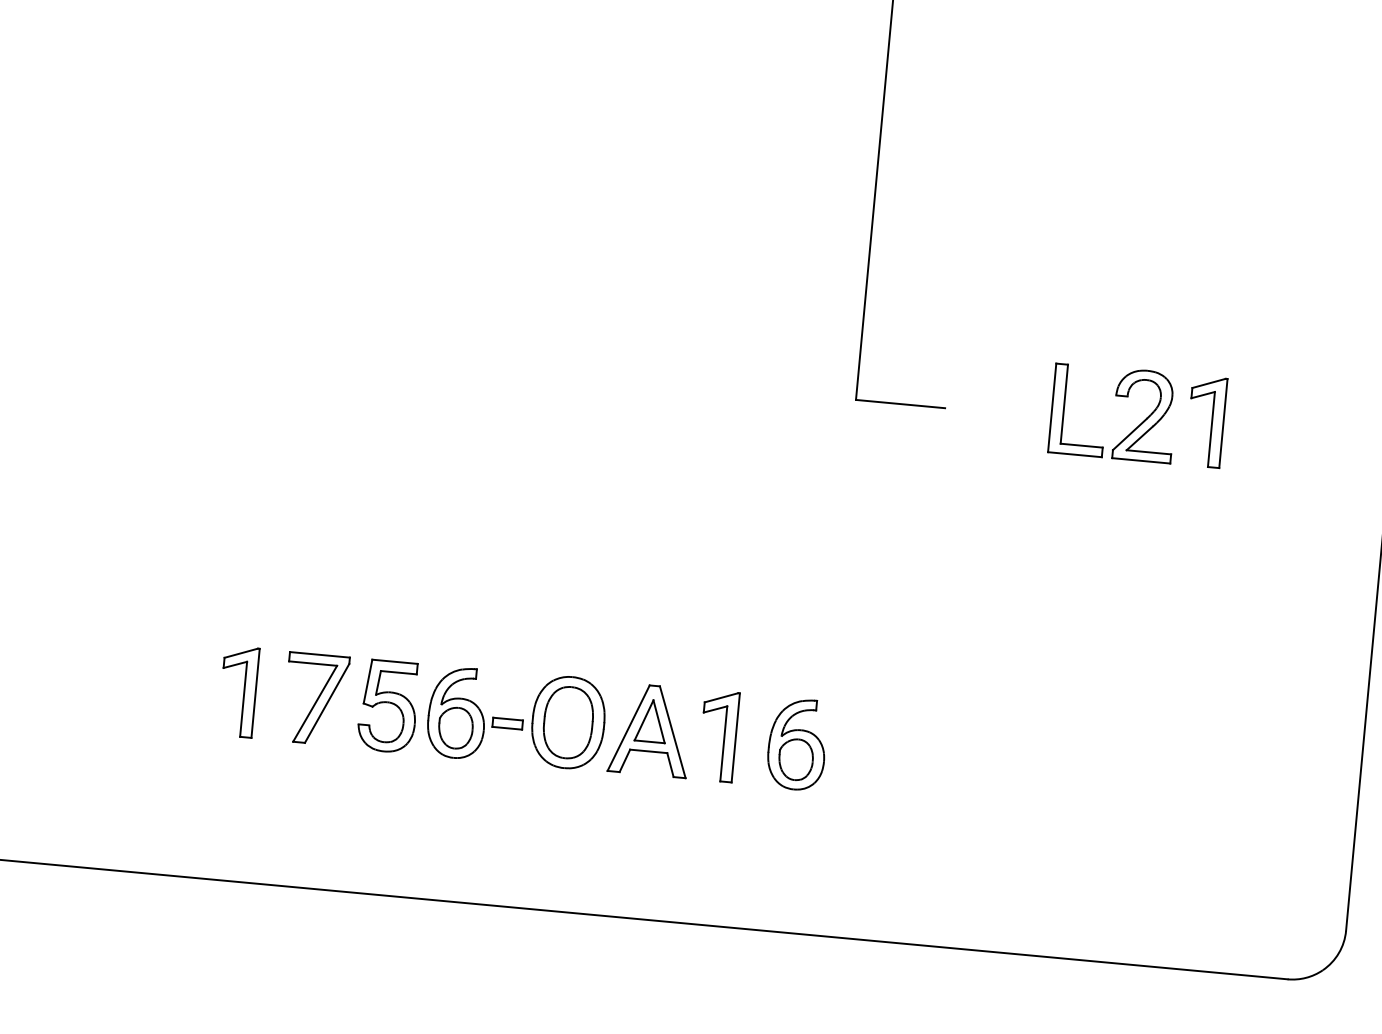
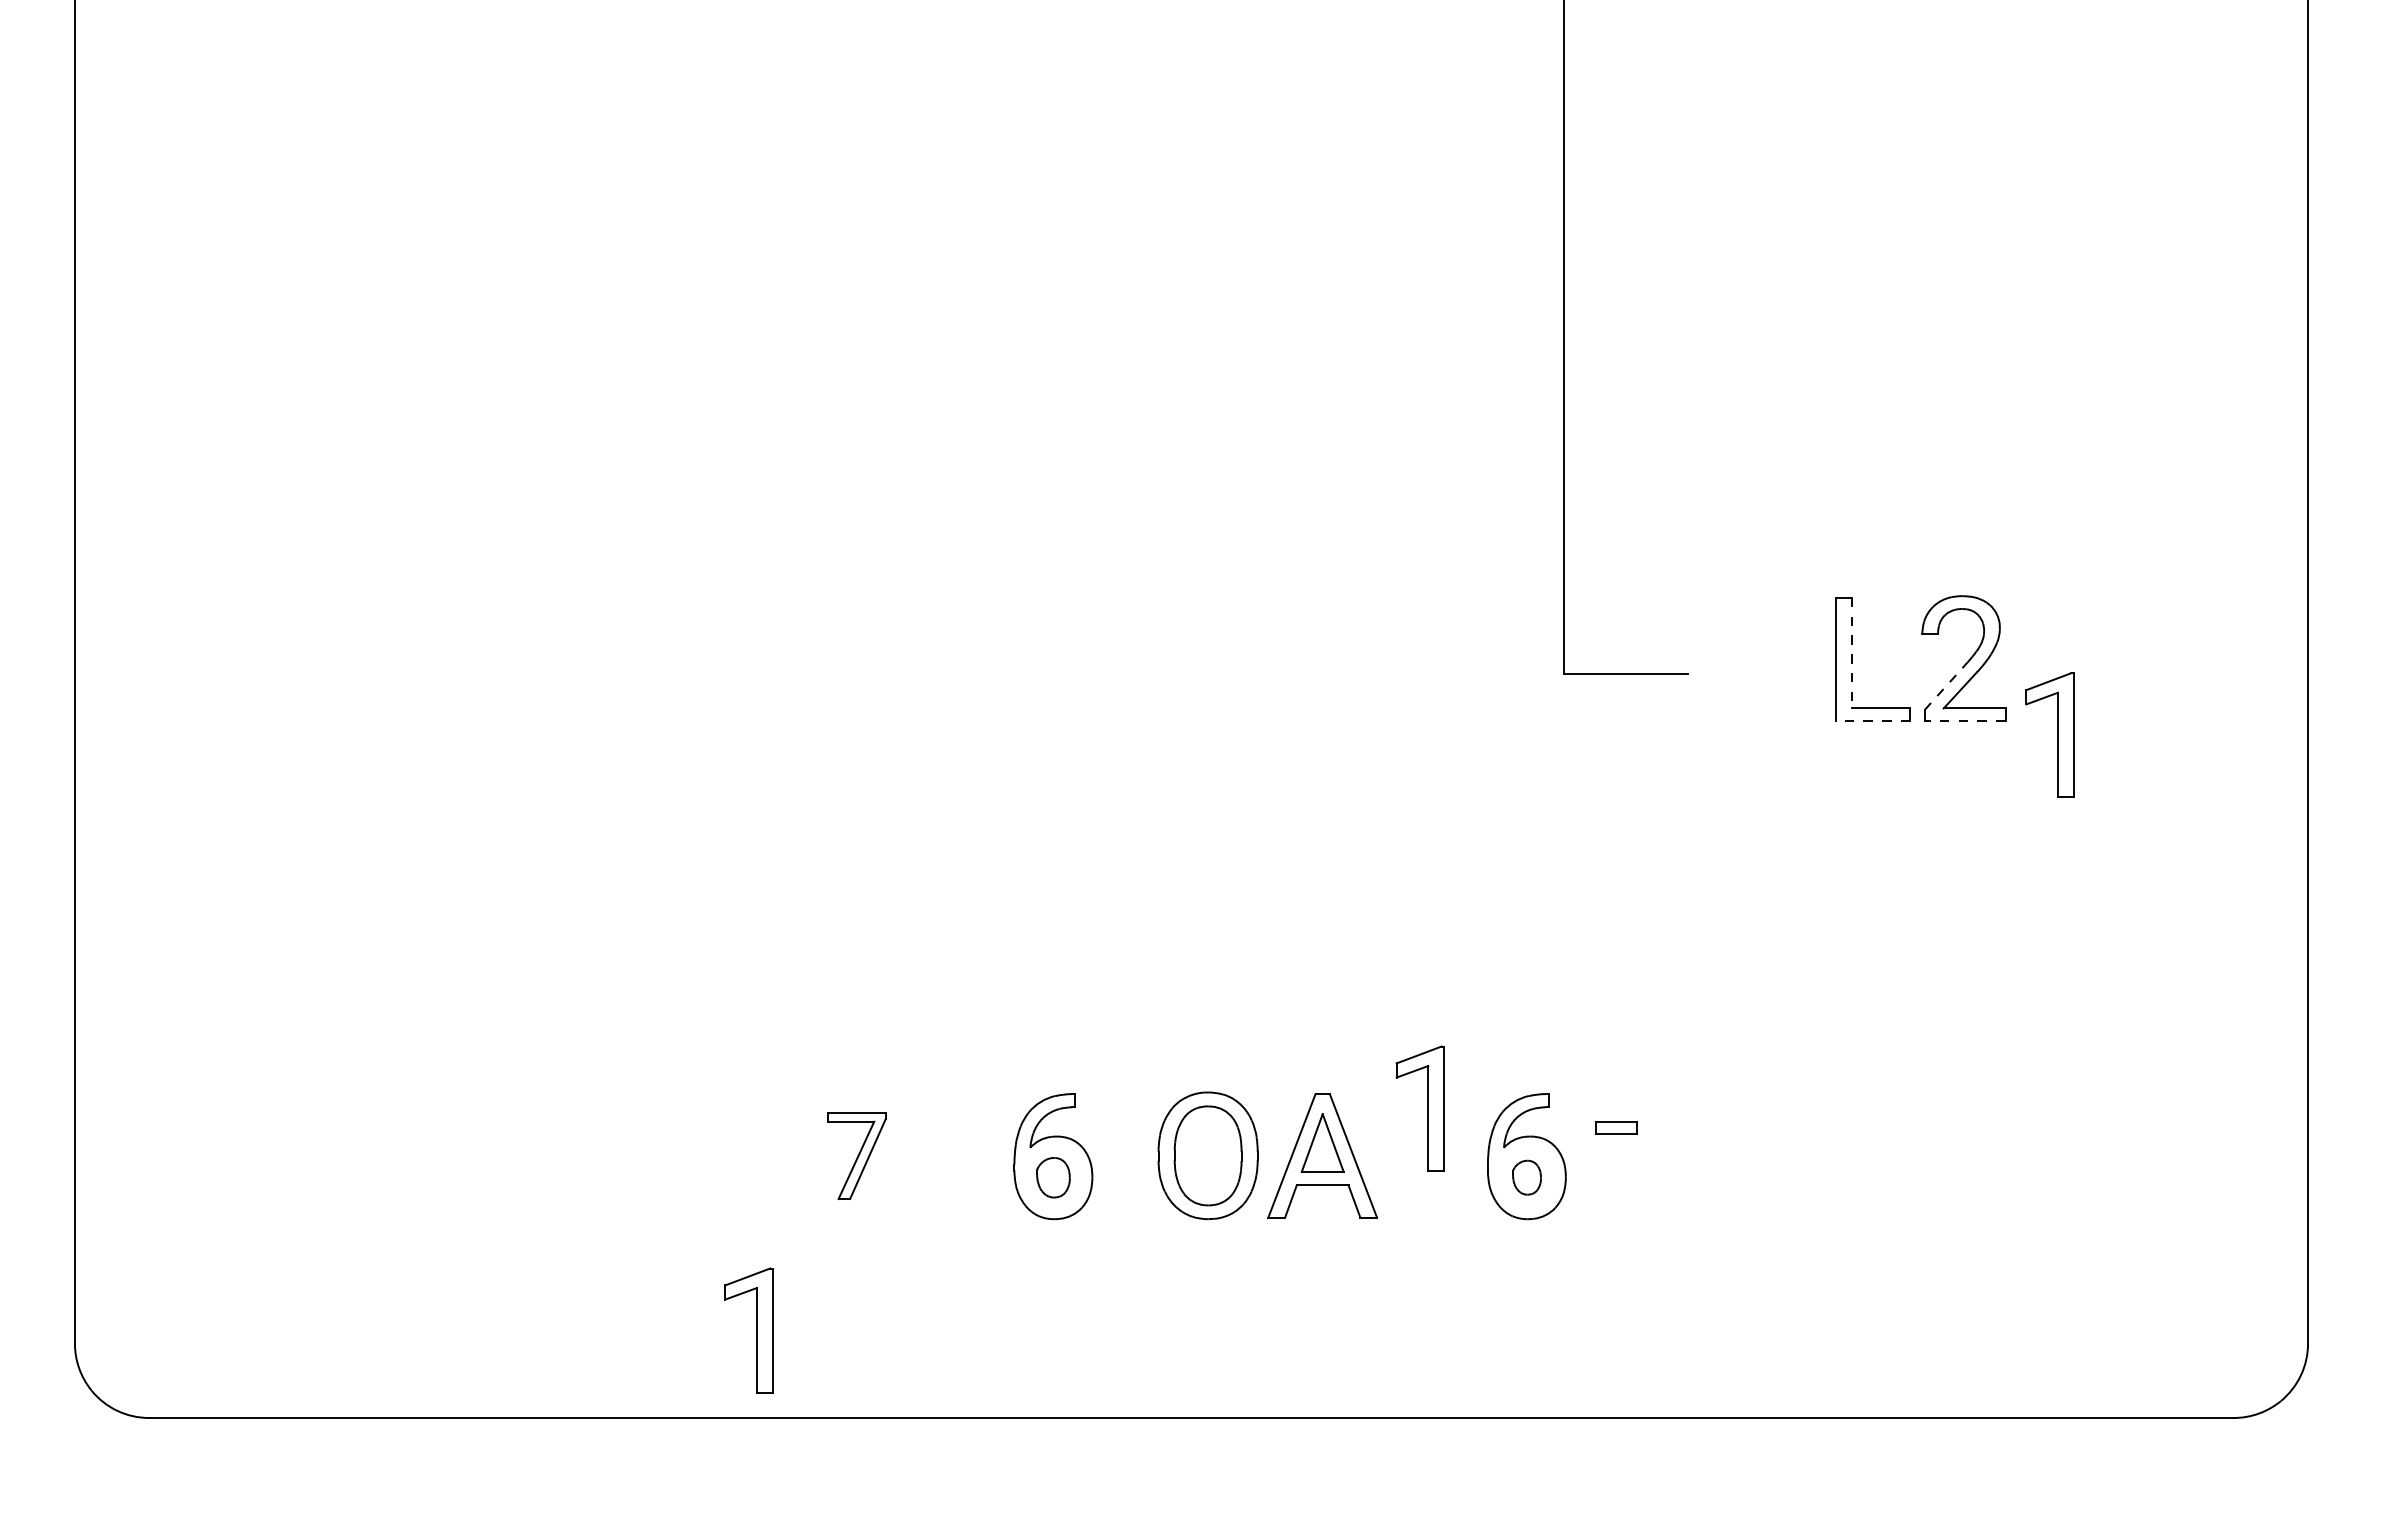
line: (1064, 404) -> (1851, 653), solid -> dashed
part: (1211, 421) -> (2057, 734), moved
line: (1130, 434) -> (1946, 686), solid -> dashed
line: (1074, 454) -> (1872, 721), solid -> dashed
line: (1140, 461) -> (1964, 721), solid -> dashed
part: (243, 692) -> (756, 1330), moved
part: (315, 698) -> (856, 1155), size x0.7
part: (388, 706) -> (957, 1156), removed
part: (507, 723) -> (1616, 1127), moved
part: (455, 727) -> (1053, 1177), size x0.7
part: (723, 736) -> (1427, 1108), moved
part: (795, 759) -> (1526, 1177), size x0.6

